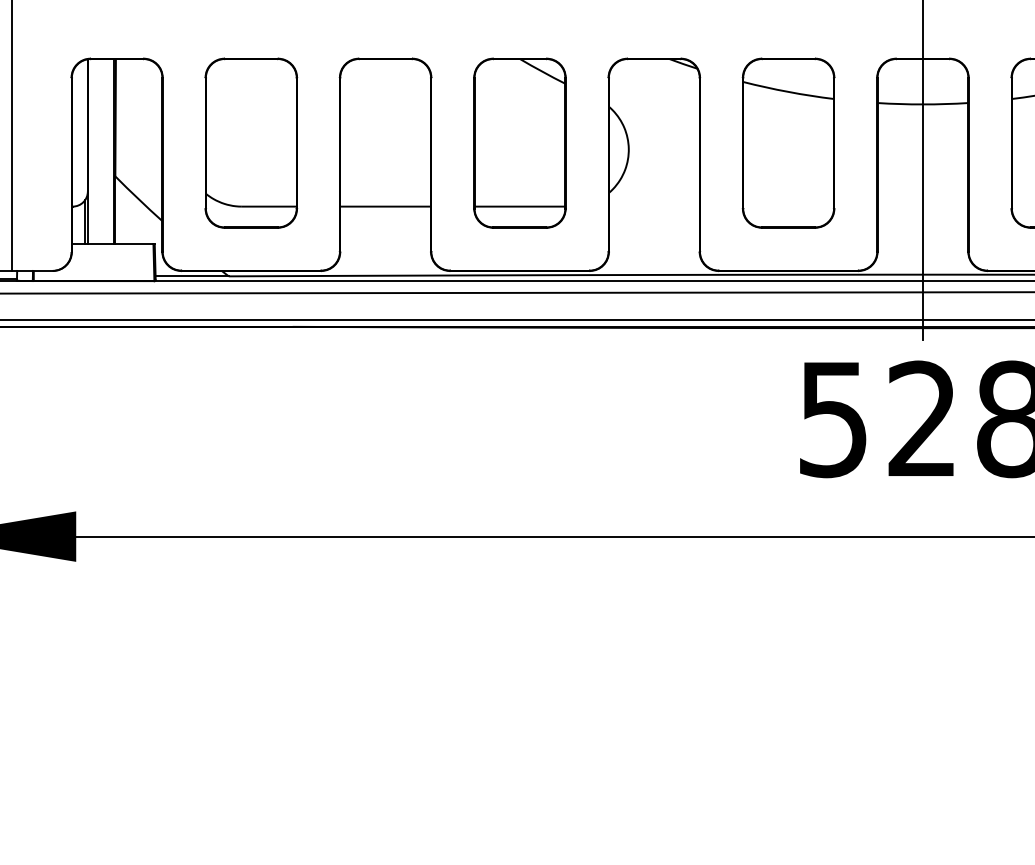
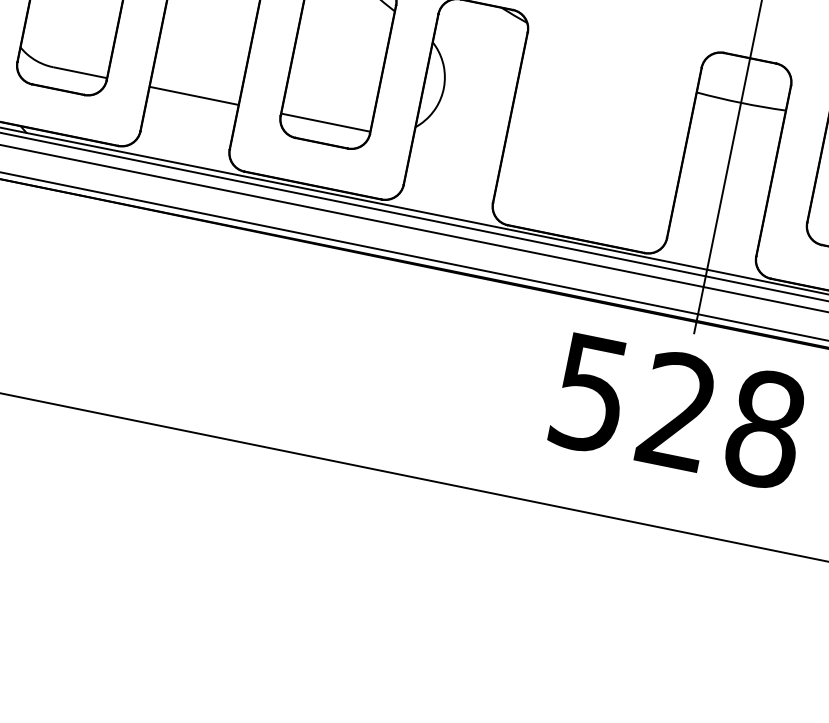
part: (788, 142) -> (601, 113), removed

